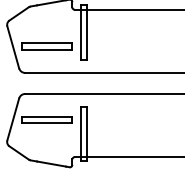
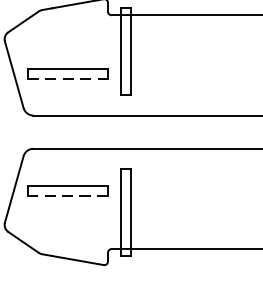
line: (47, 49) -> (68, 78), solid -> dashed
line: (46, 123) -> (67, 195), solid -> dashed

